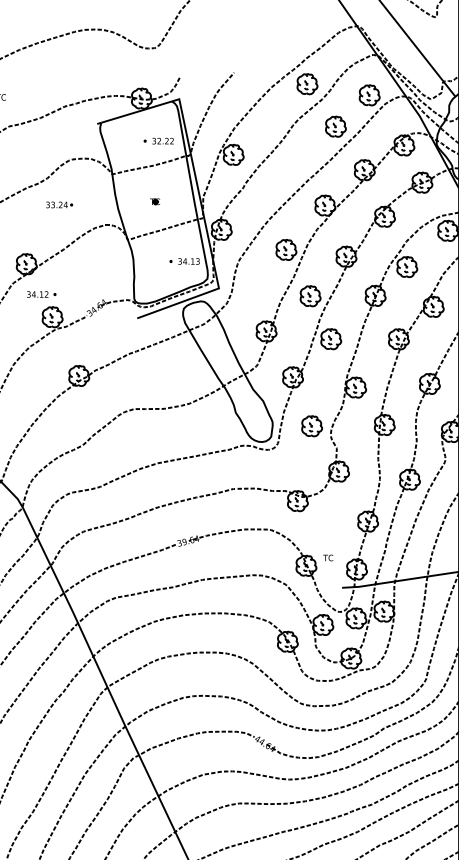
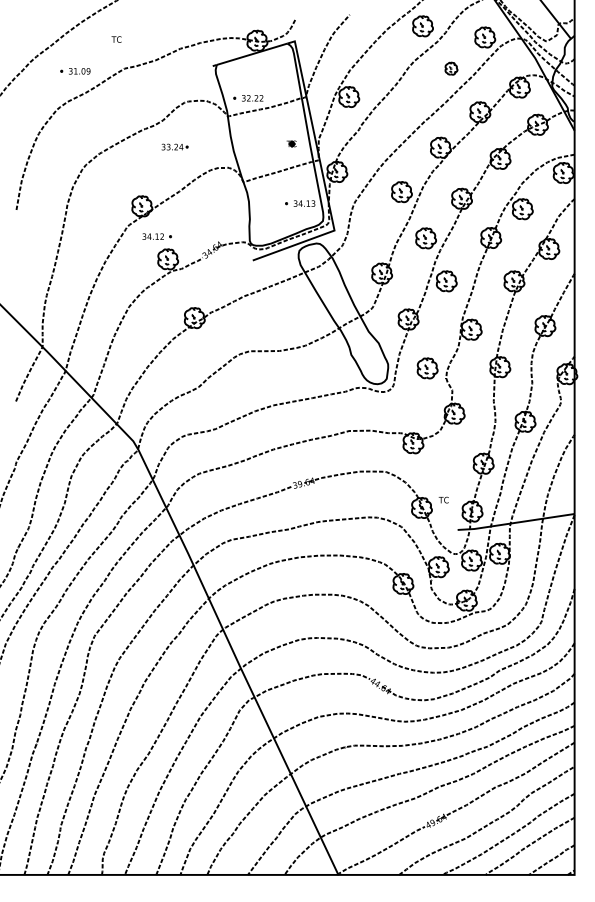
part: (335, 126) -> (451, 68), size x0.6
part: (158, 141) -> (248, 98), moved
part: (154, 201) -> (291, 143), moved

